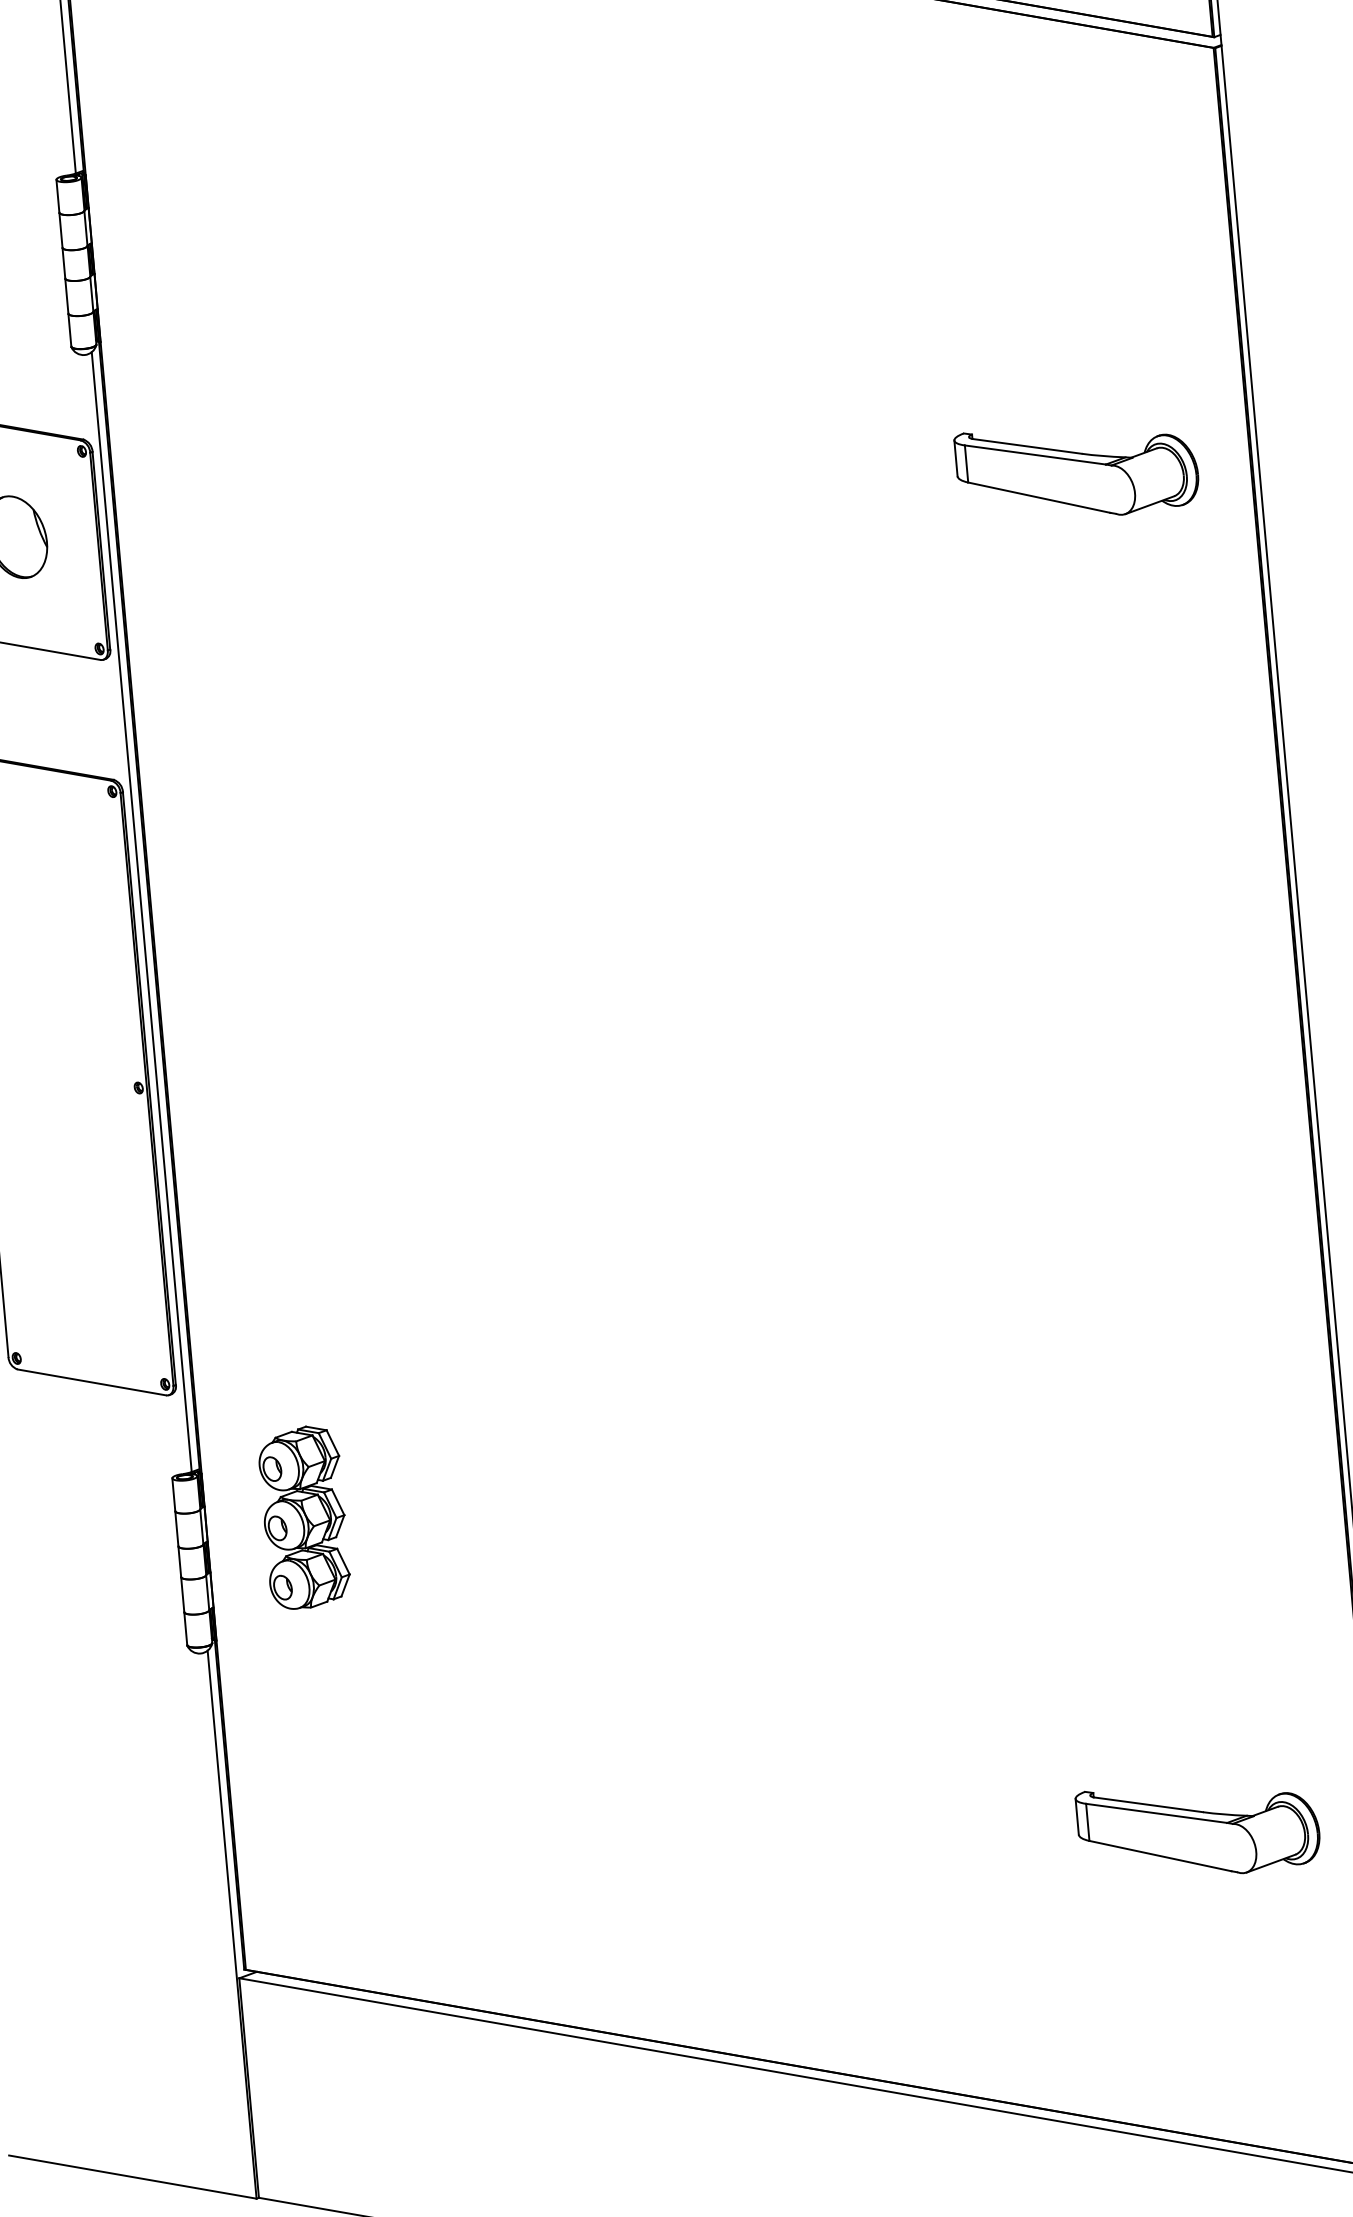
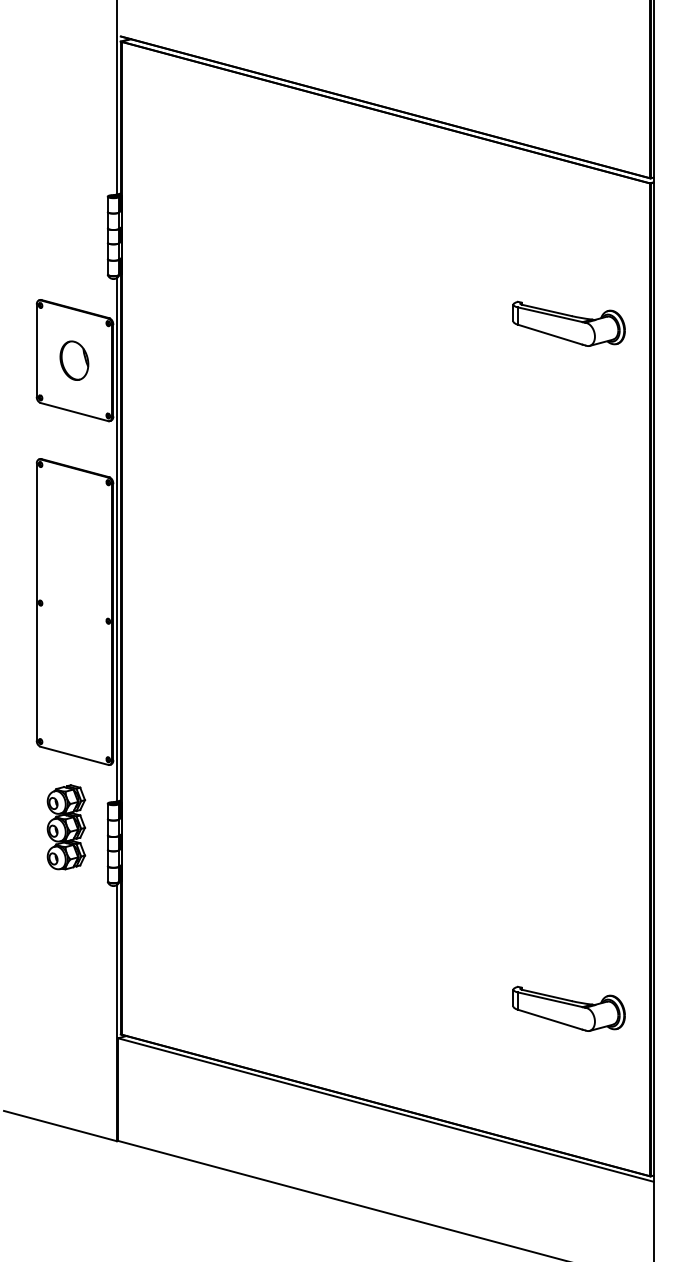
part: (1075, 470) -> (568, 323), moved
part: (304, 1517) -> (66, 827), moved

